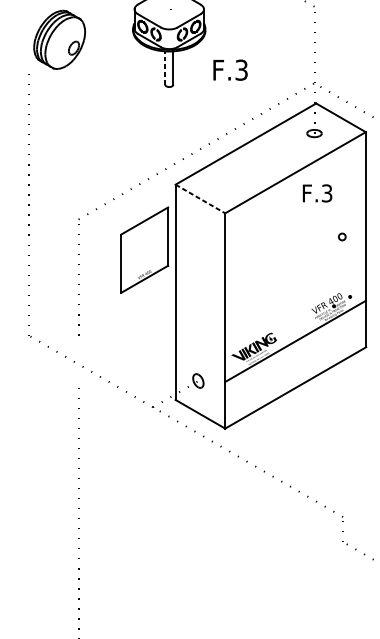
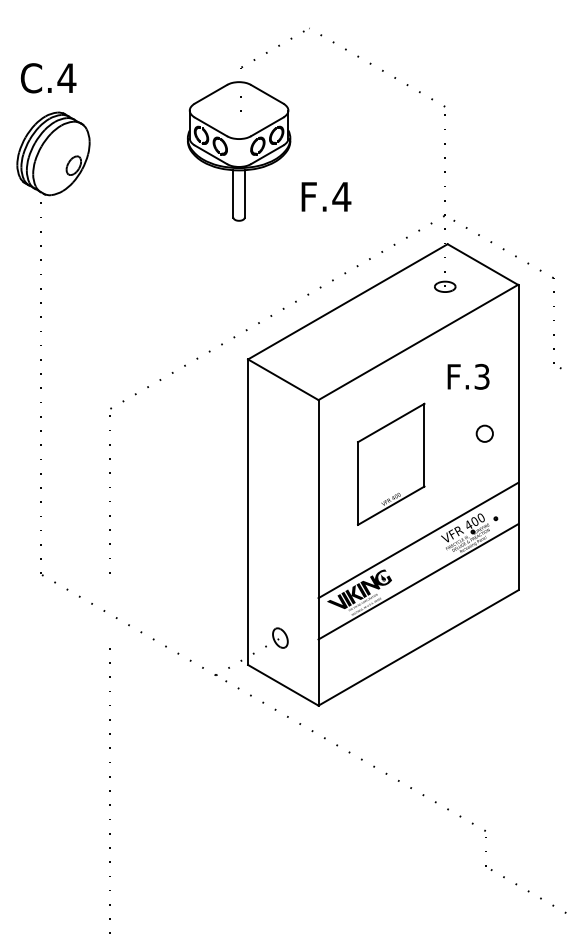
part: (59, 39) -> (53, 153), moved
line: (165, 67) -> (233, 193), dashed -> solid
text: (241, 69) -> (341, 196), F.3 -> F.4
text: (317, 193) -> (468, 376), moved
line: (200, 198) -> (283, 379), dashed -> solid
circle: (342, 236) -> (484, 433), size x1.67
part: (144, 249) -> (391, 463), moved
line: (294, 312) -> (417, 540), added

